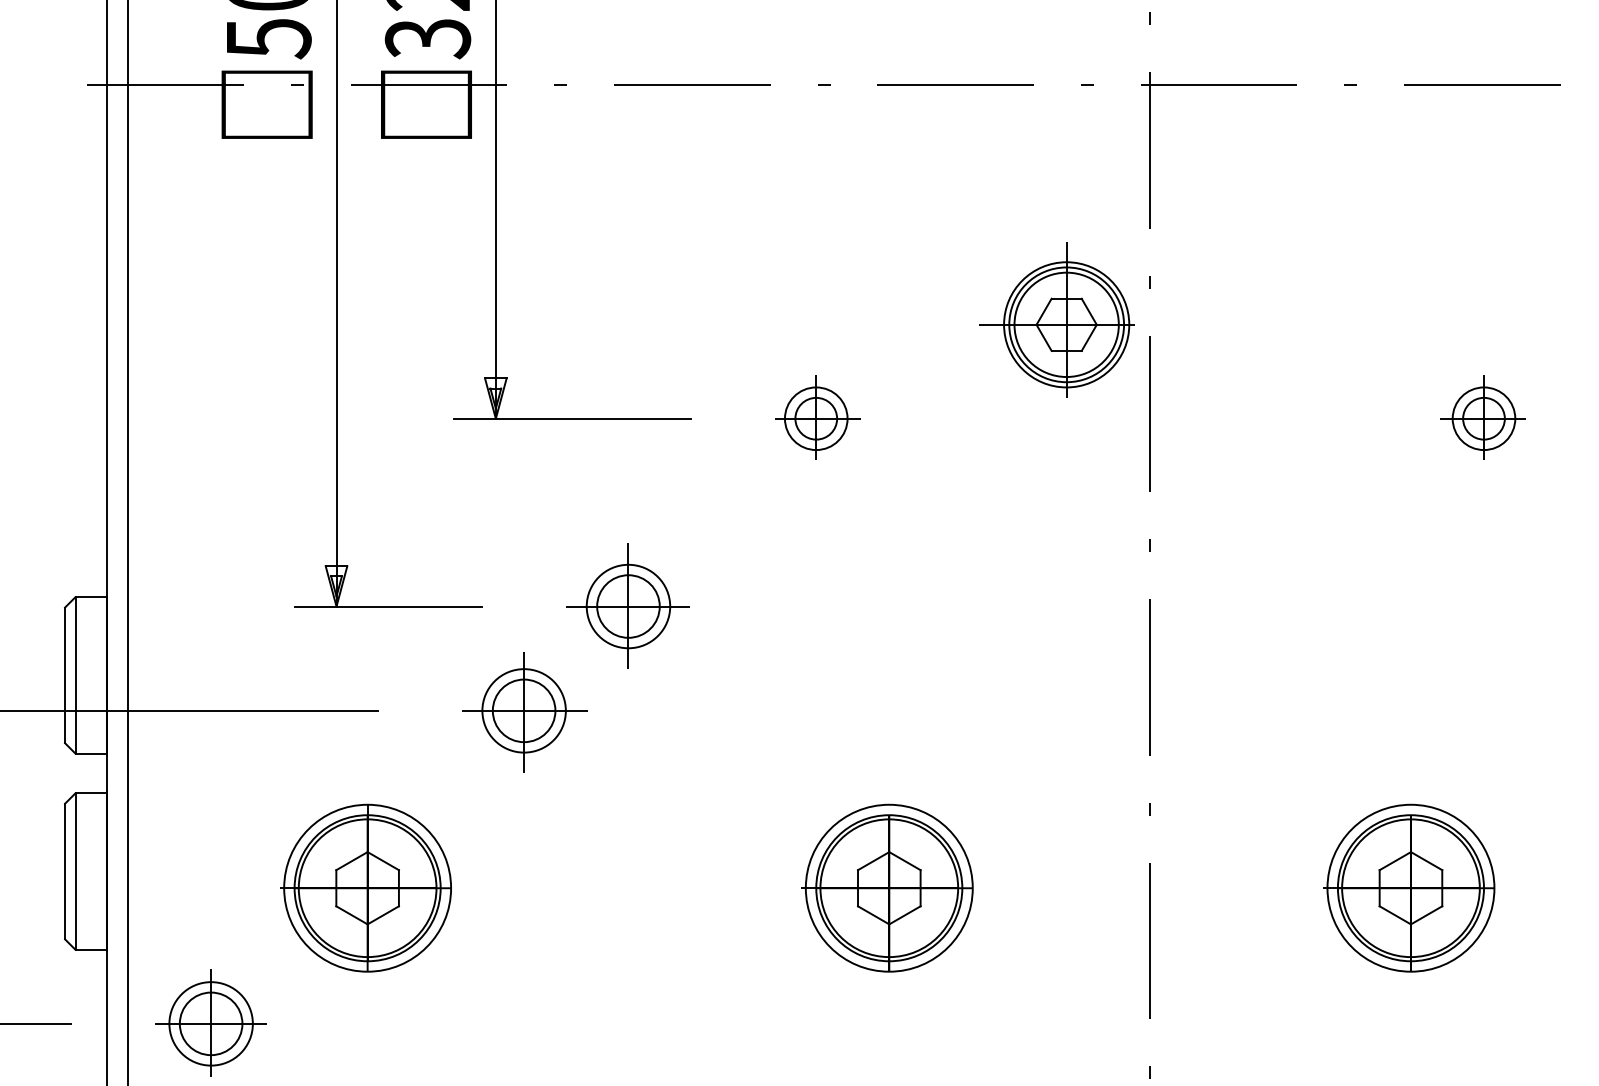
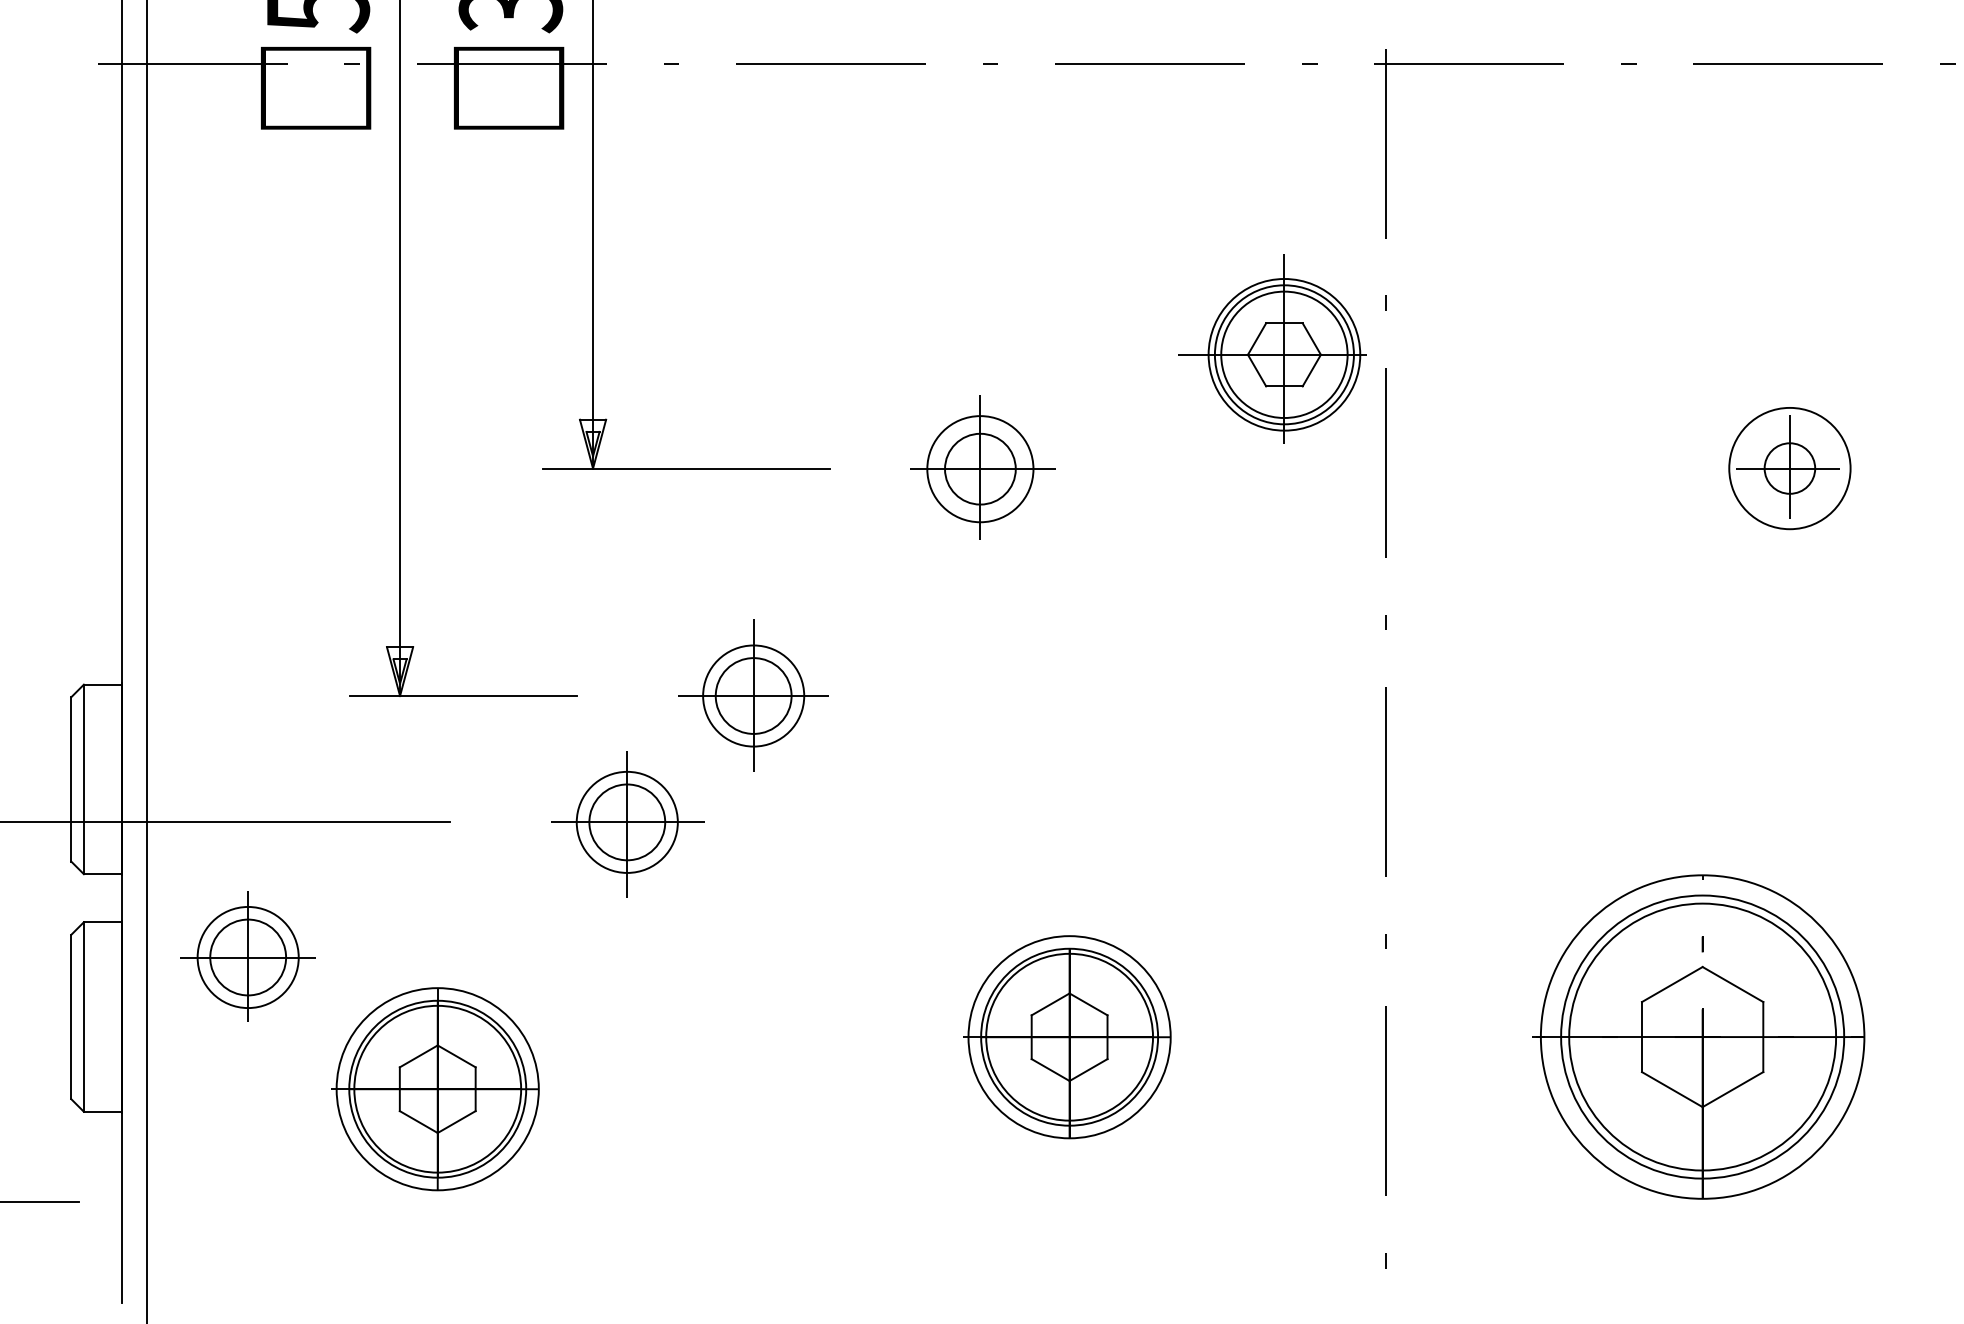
part: (817, 417) -> (982, 466), size x1.4
circle: (1483, 418) -> (1789, 468), size x1.6
part: (365, 888) -> (435, 1089), moved
part: (1409, 888) -> (1699, 1037), size x1.6
part: (210, 1023) -> (247, 956), moved

